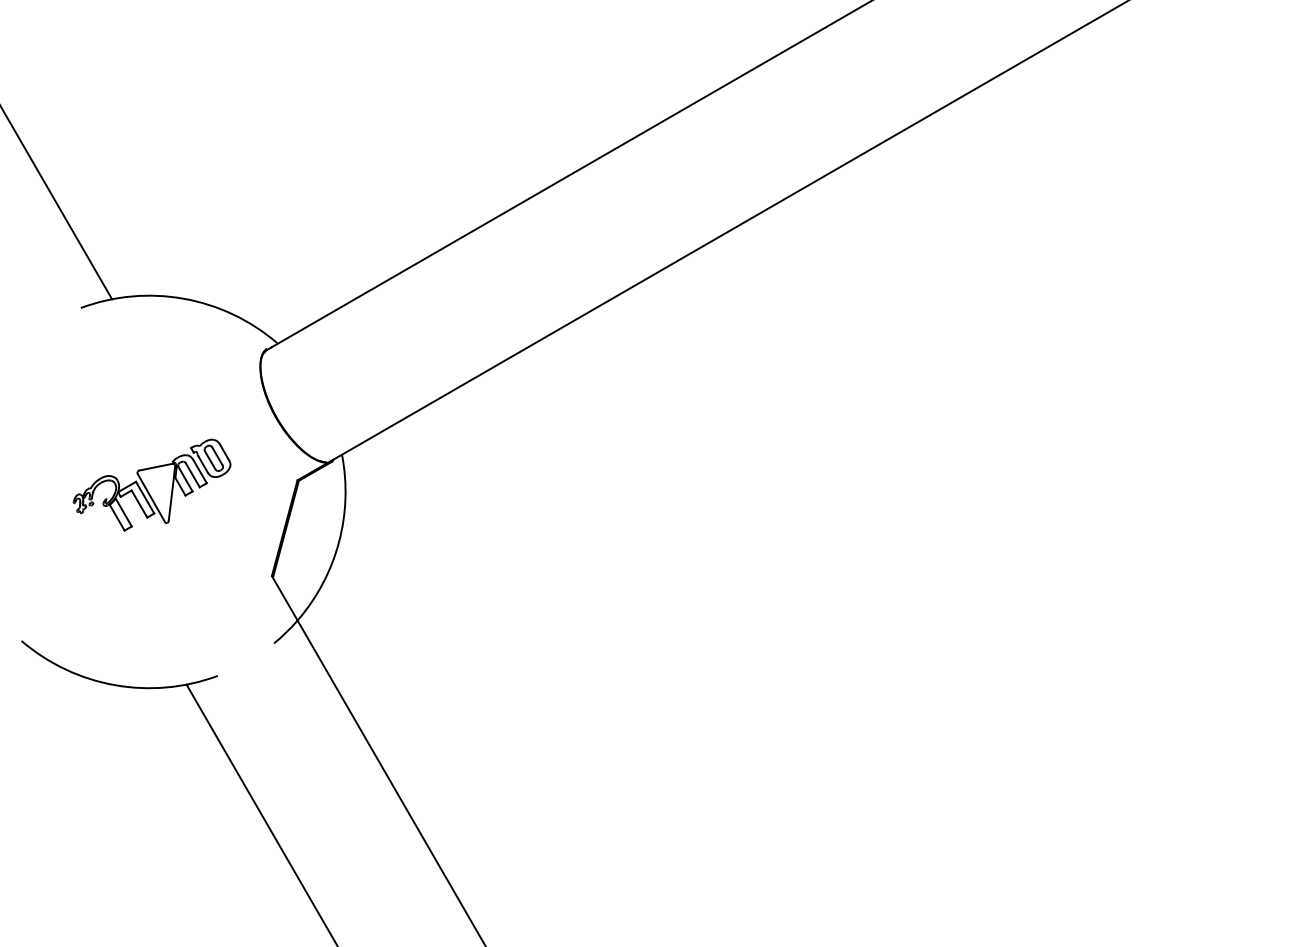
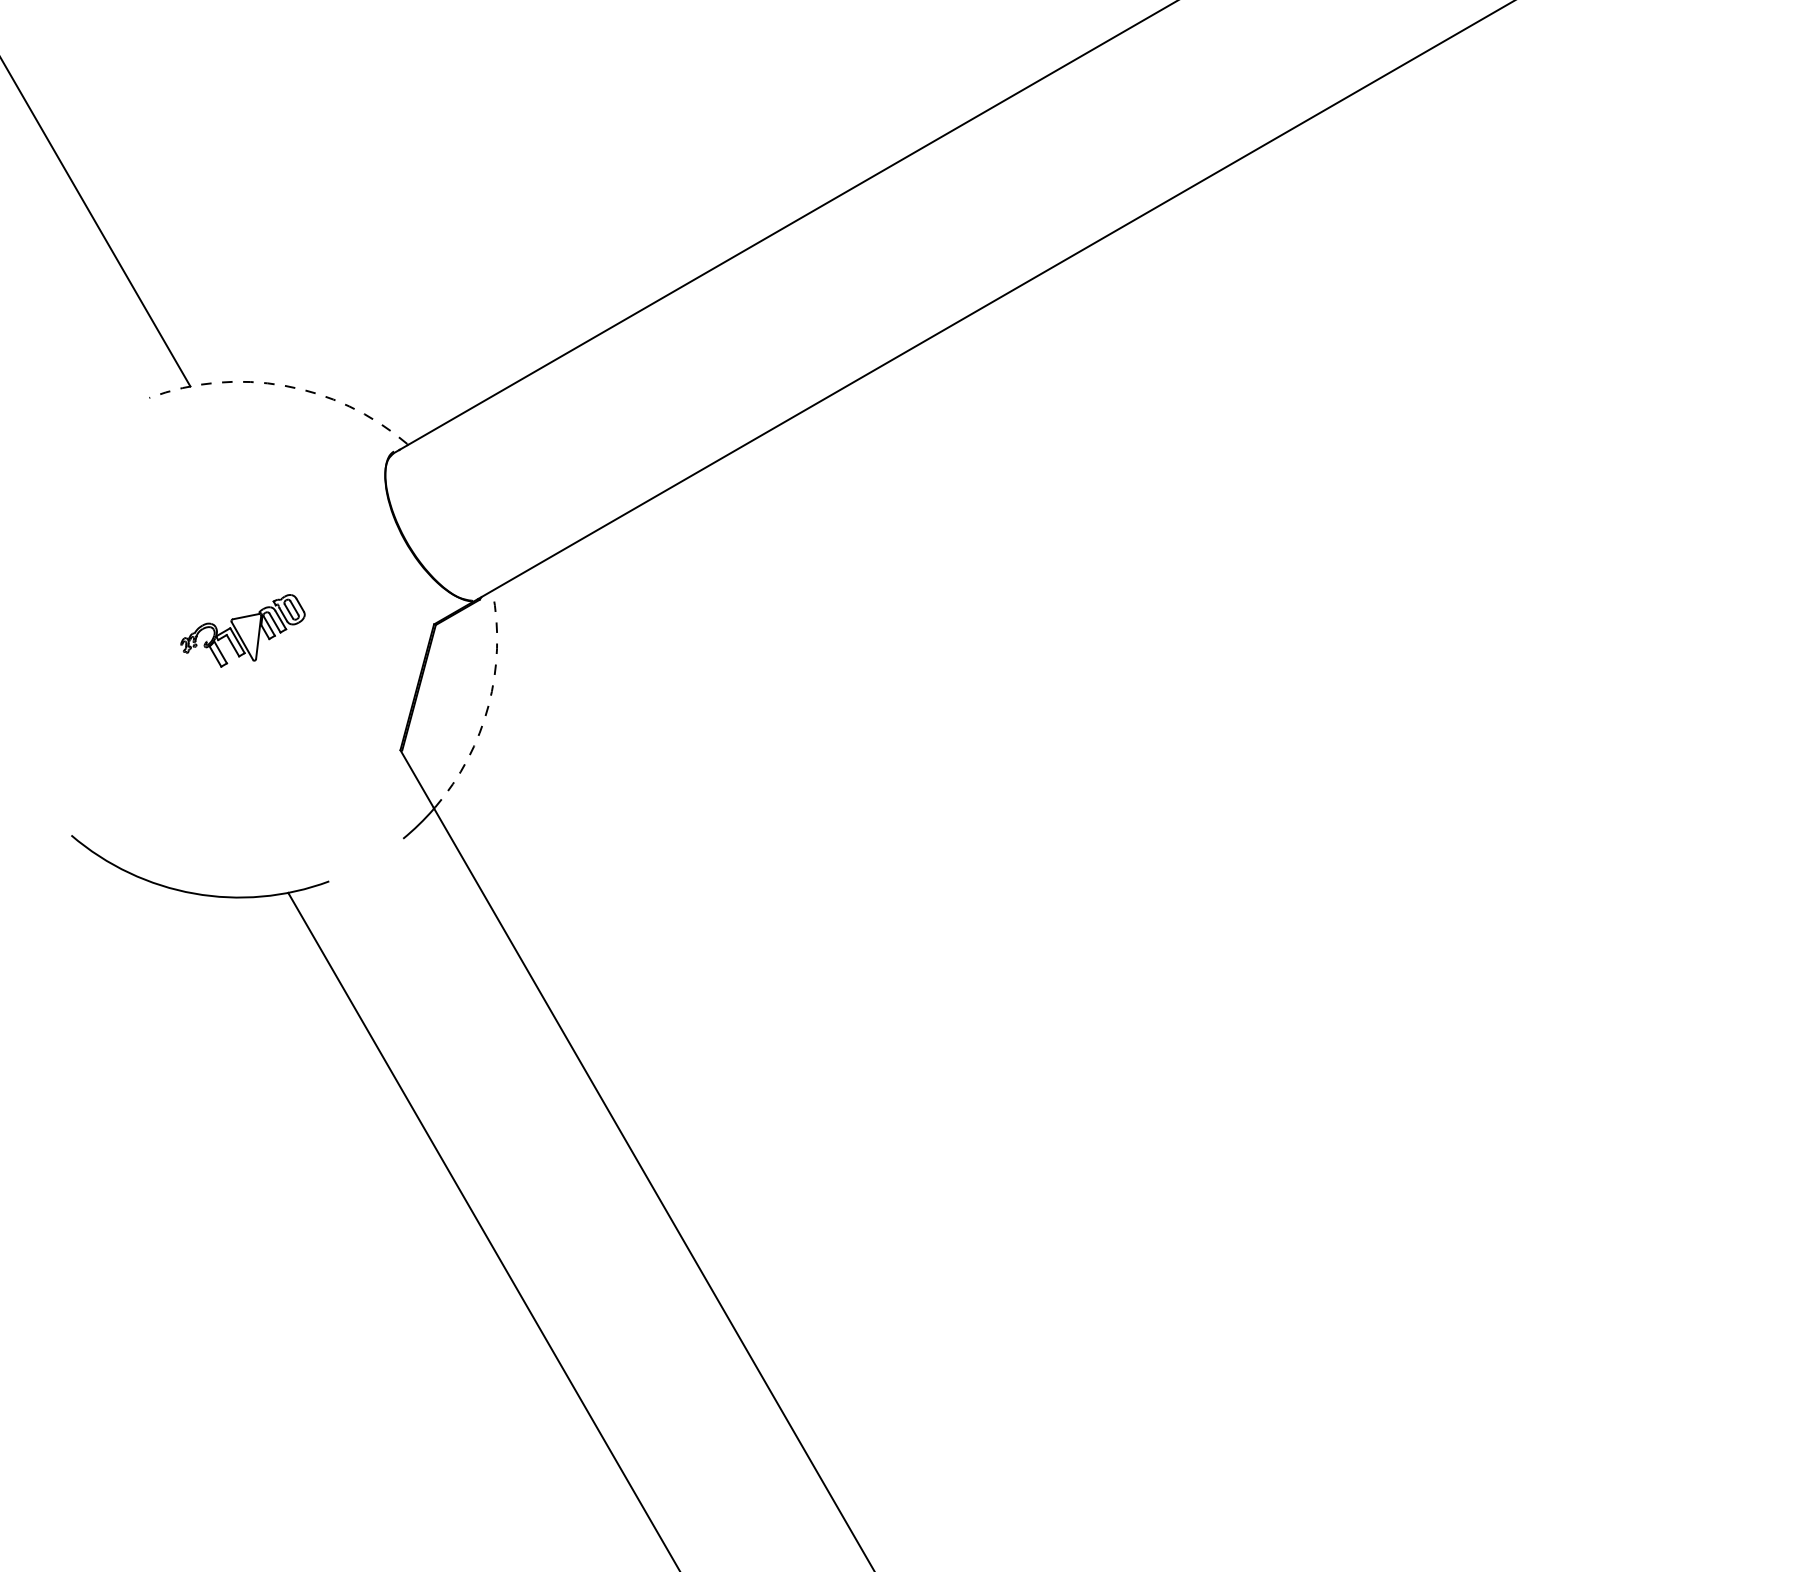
arc: (183, 298) -> (284, 385), solid -> dashed
part: (151, 484) -> (242, 630), size x0.6
arc: (338, 542) -> (488, 705), solid -> dashed

